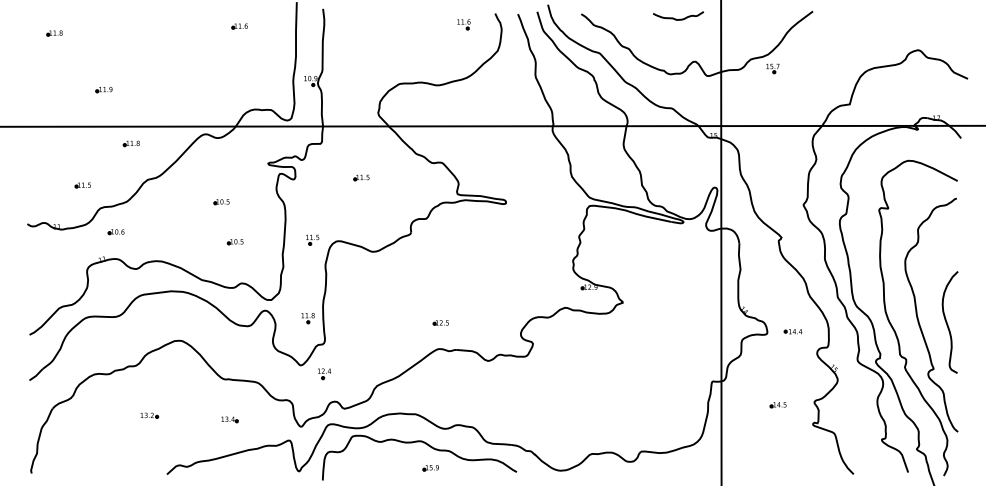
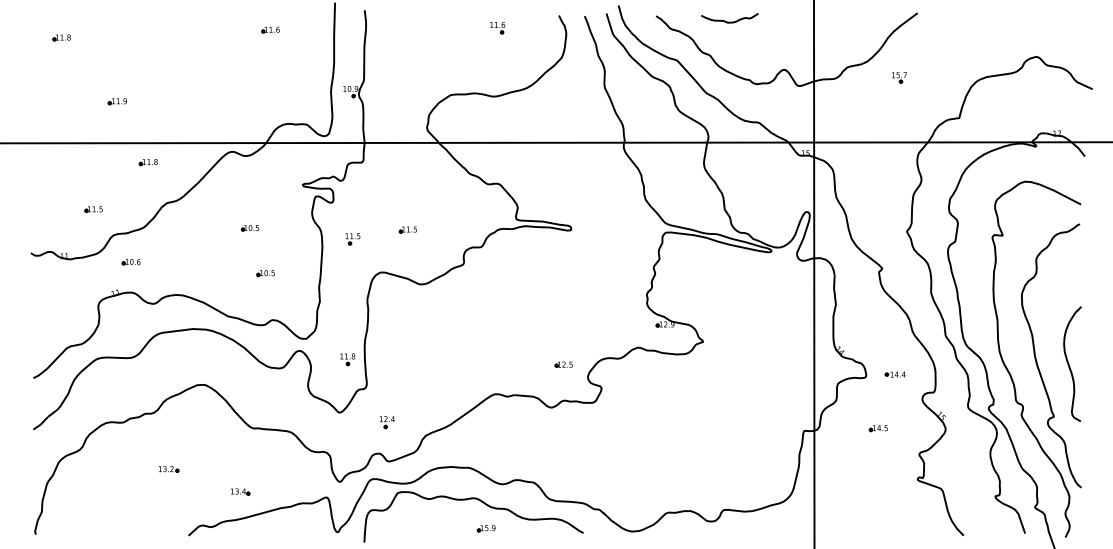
curve: (678, 18) -> (729, 21), moved
part: (463, 25) -> (497, 28), moved
part: (772, 68) -> (899, 77), moved
part: (361, 177) -> (407, 229), moved
part: (312, 240) -> (352, 239), moved
part: (440, 322) -> (563, 364), moved
part: (324, 374) -> (387, 422), moved
part: (777, 405) -> (877, 428), moved
part: (229, 419) -> (240, 491), moved

